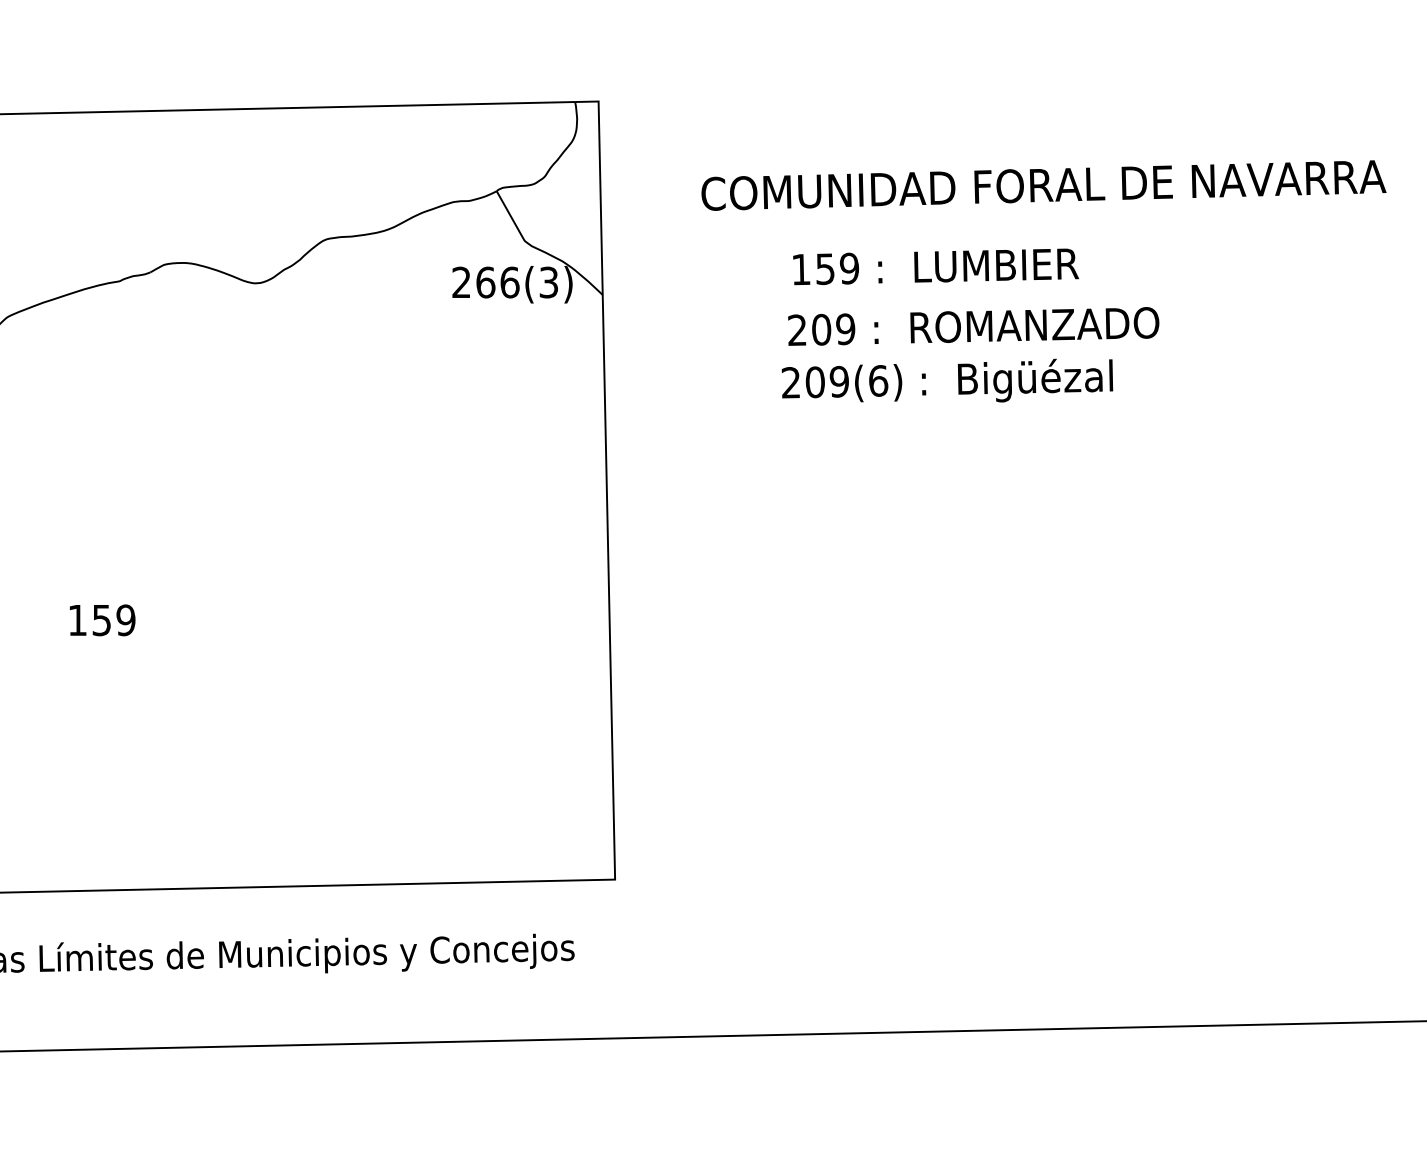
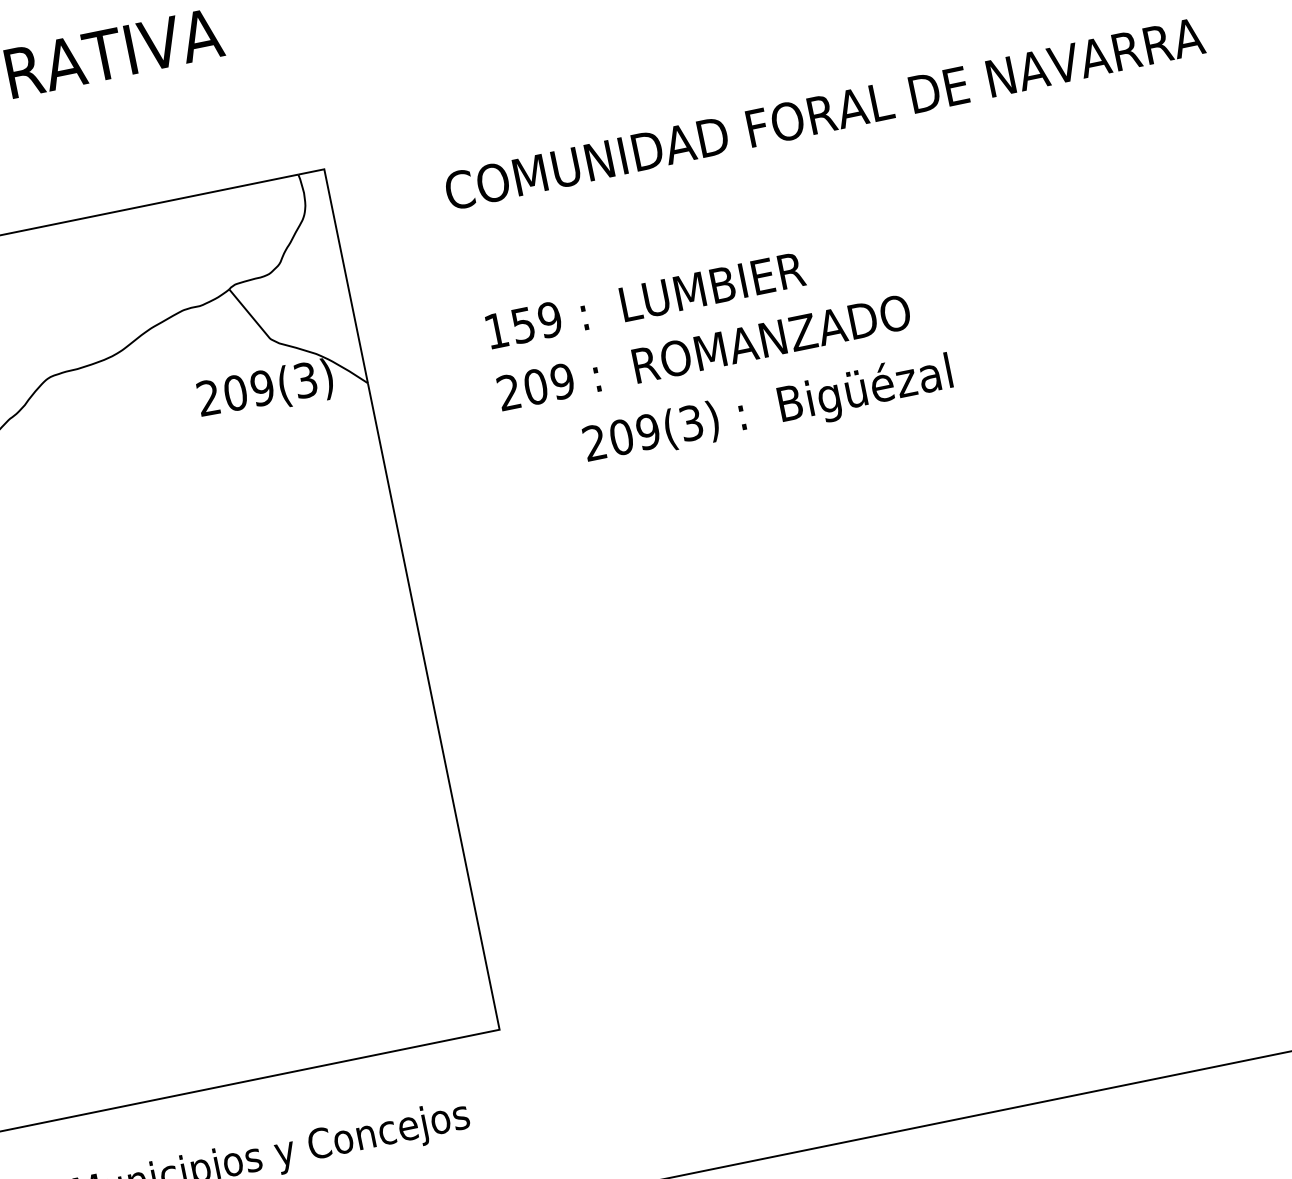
text: (1043, 185) -> (824, 113), moved
text: (935, 266) -> (645, 300), moved
text: (497, 282) -> (248, 390), 266(3) -> 209(3)
text: (973, 326) -> (703, 352), moved
text: (878, 380) -> (691, 422), 209(6) -> 209(3)

